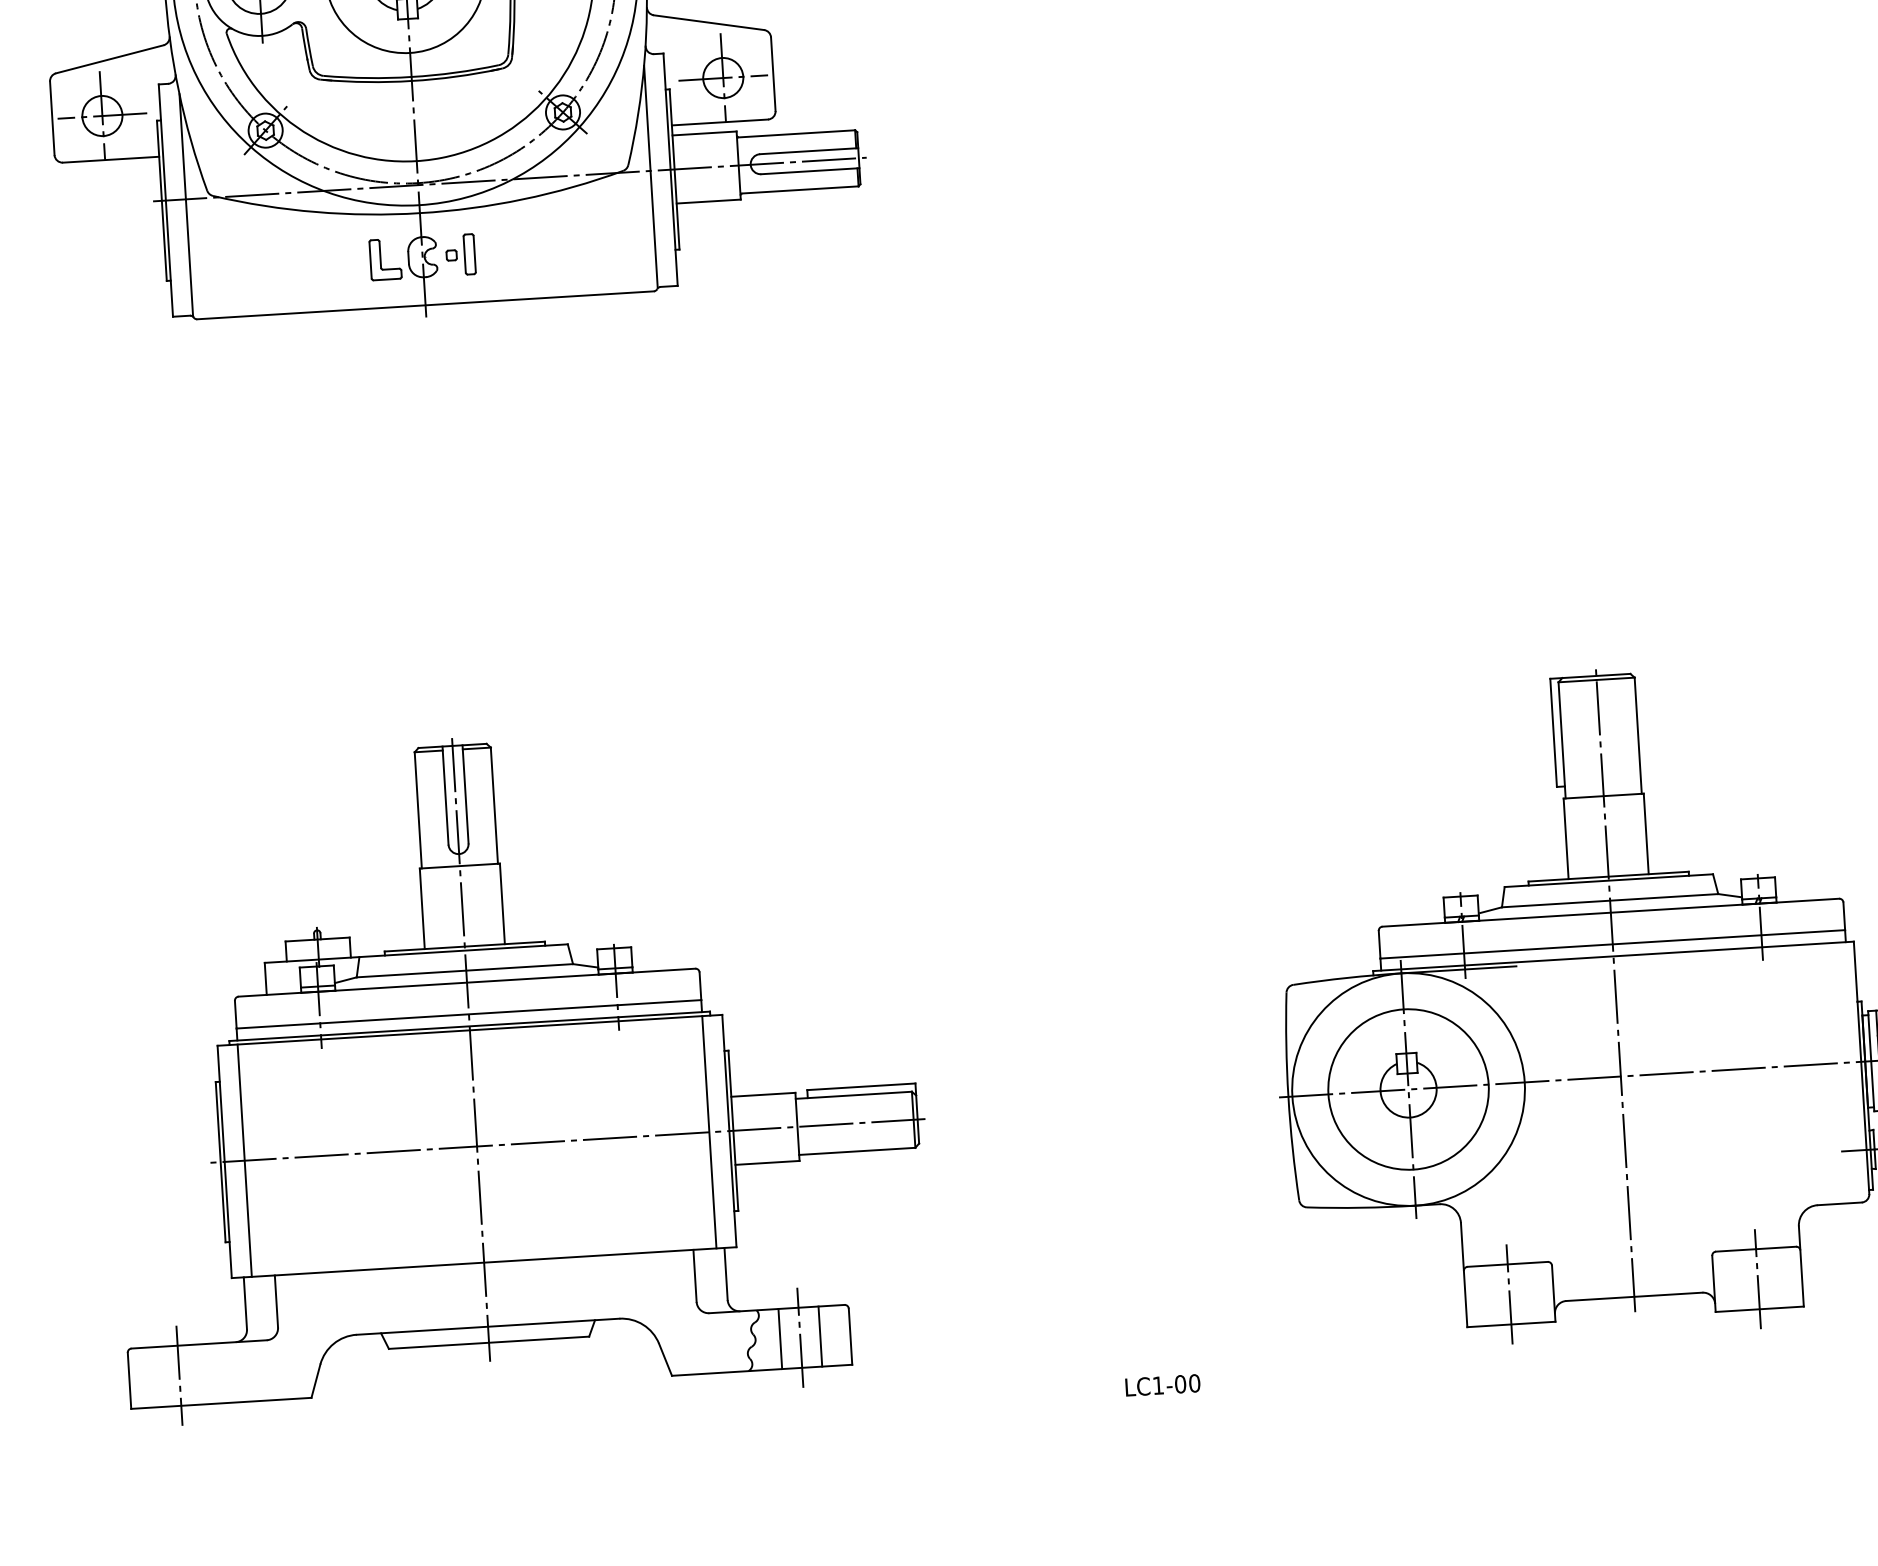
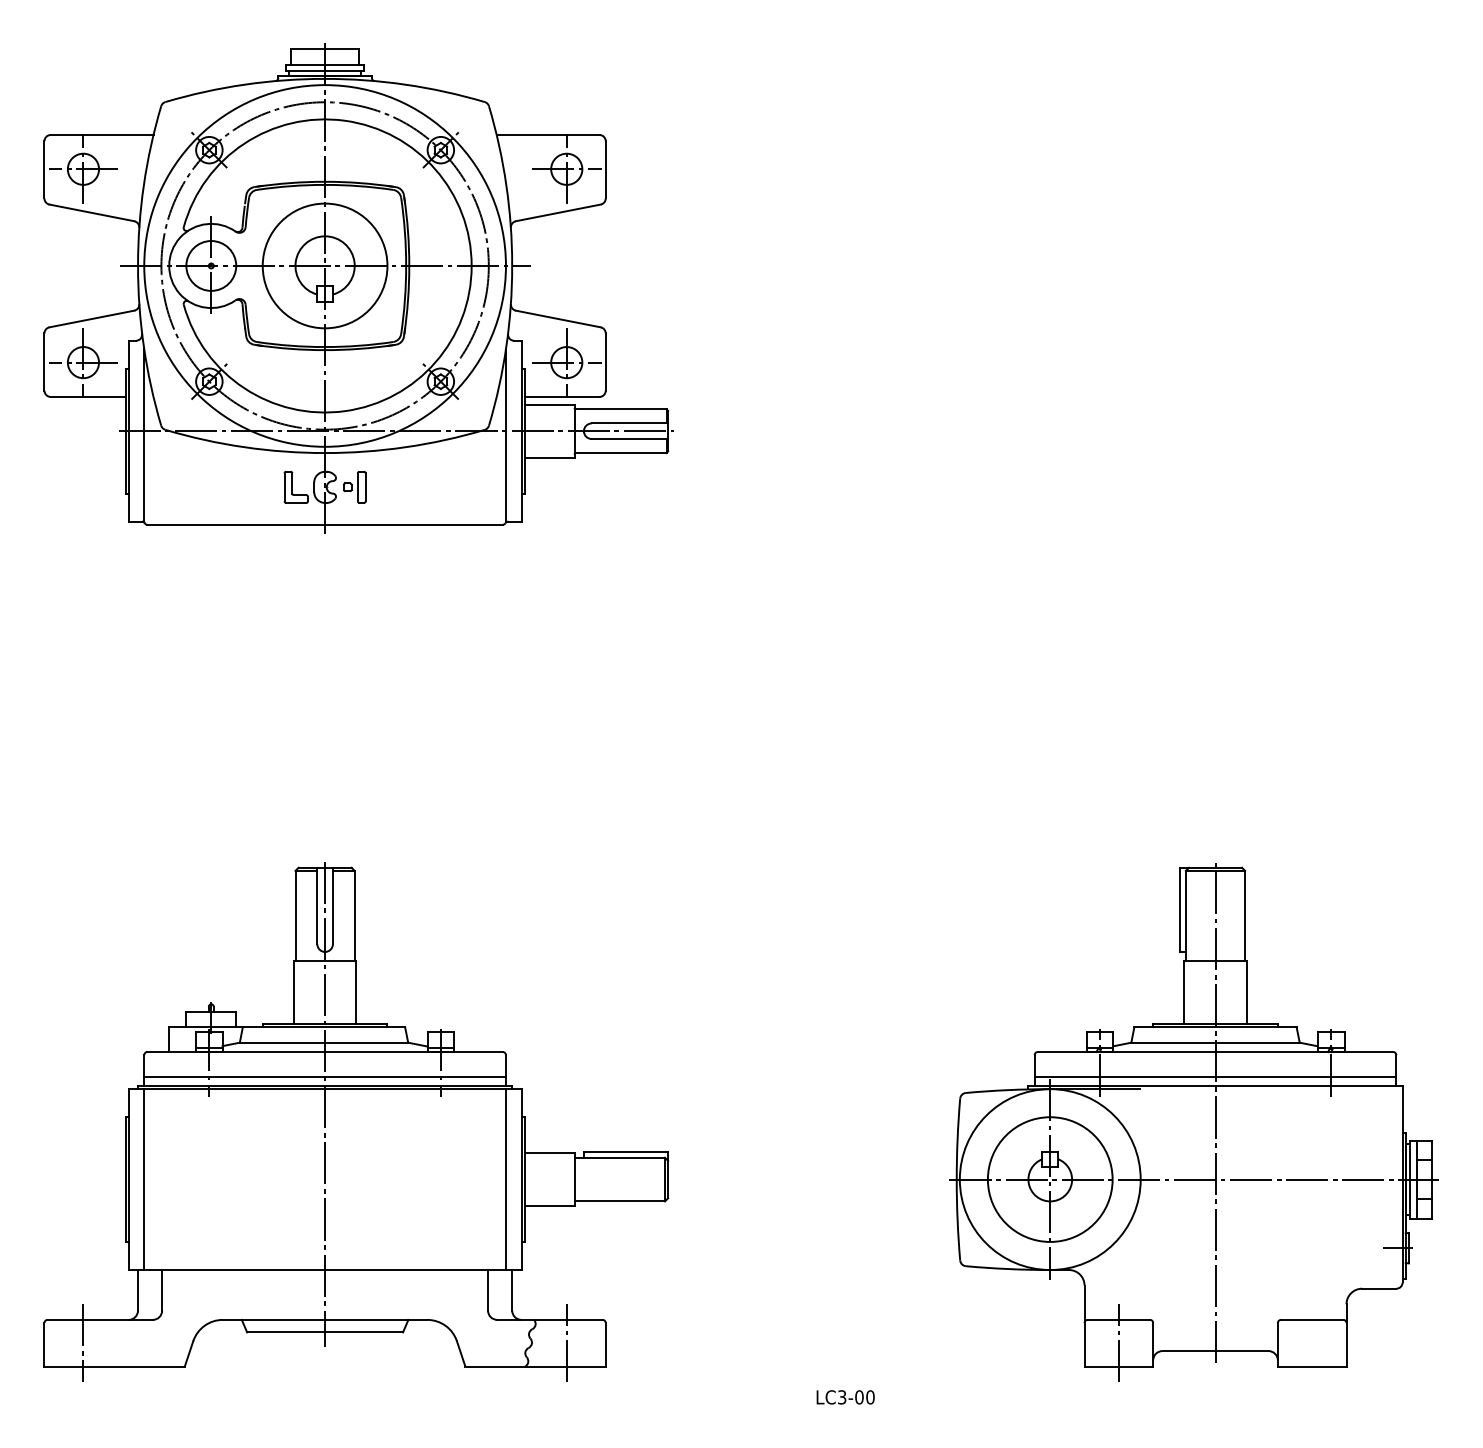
line: (564, 1141) -> (393, 1179), removed
line: (1758, 1279) -> (1312, 1343), removed
line: (820, 1335) -> (582, 1342), removed
line: (780, 1337) -> (551, 1342), removed
text: (1158, 1385) -> (842, 1397), LC1-00 -> LC3-00

